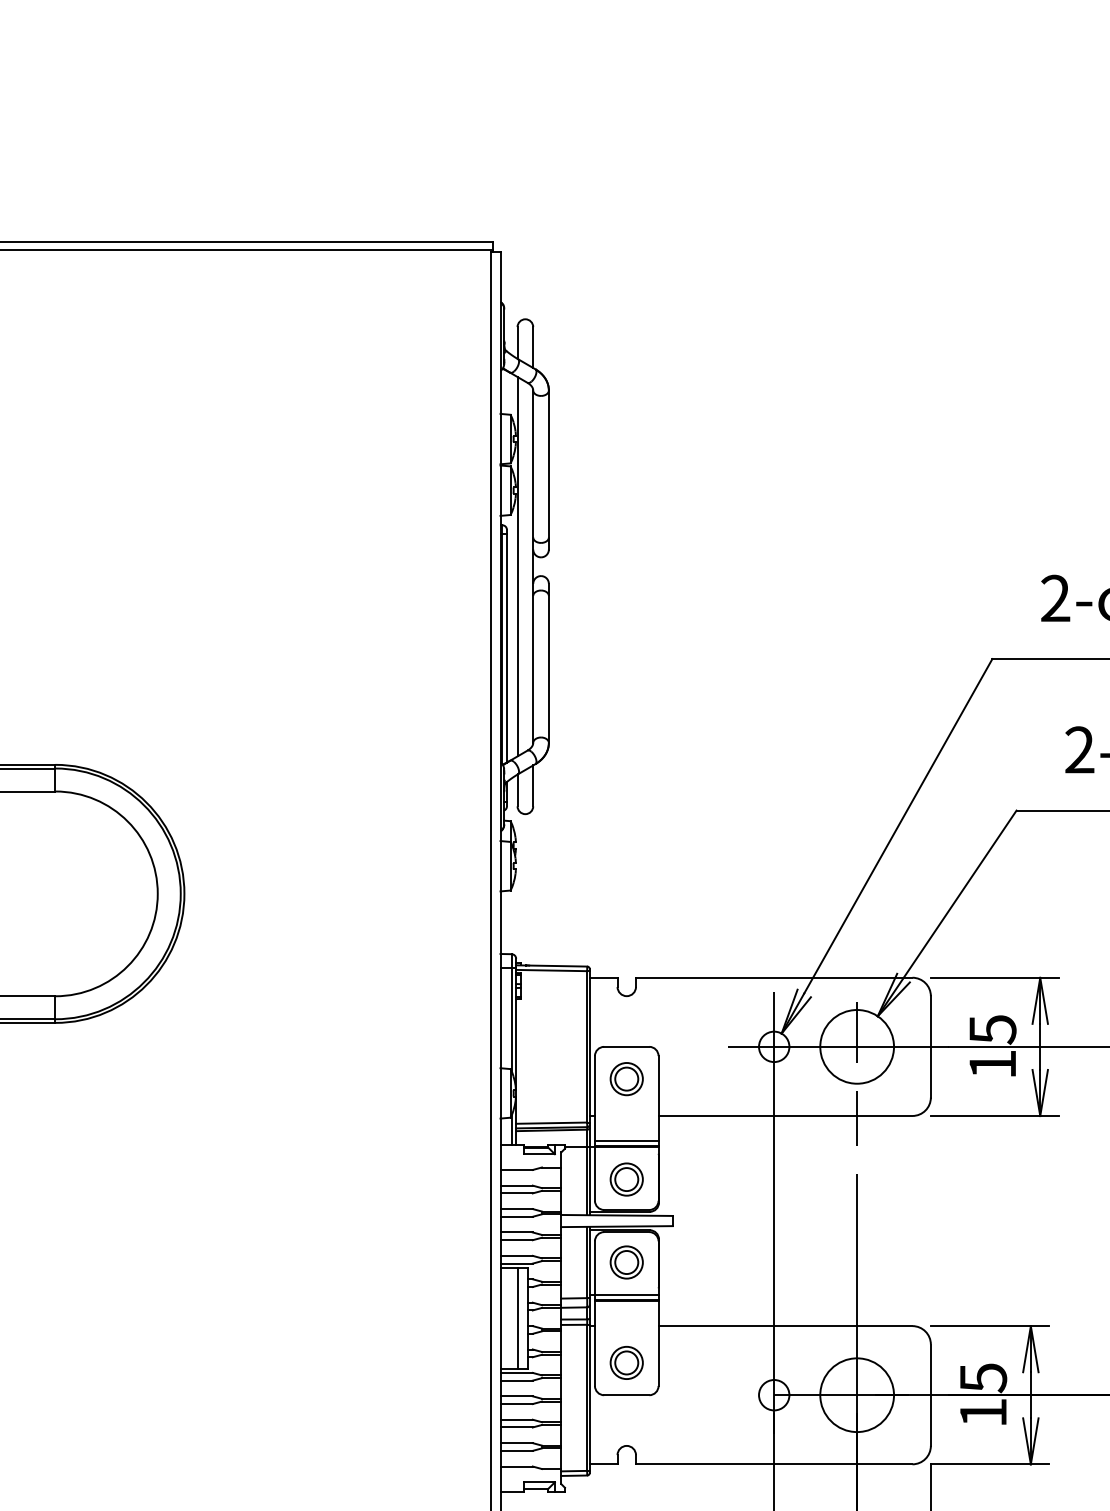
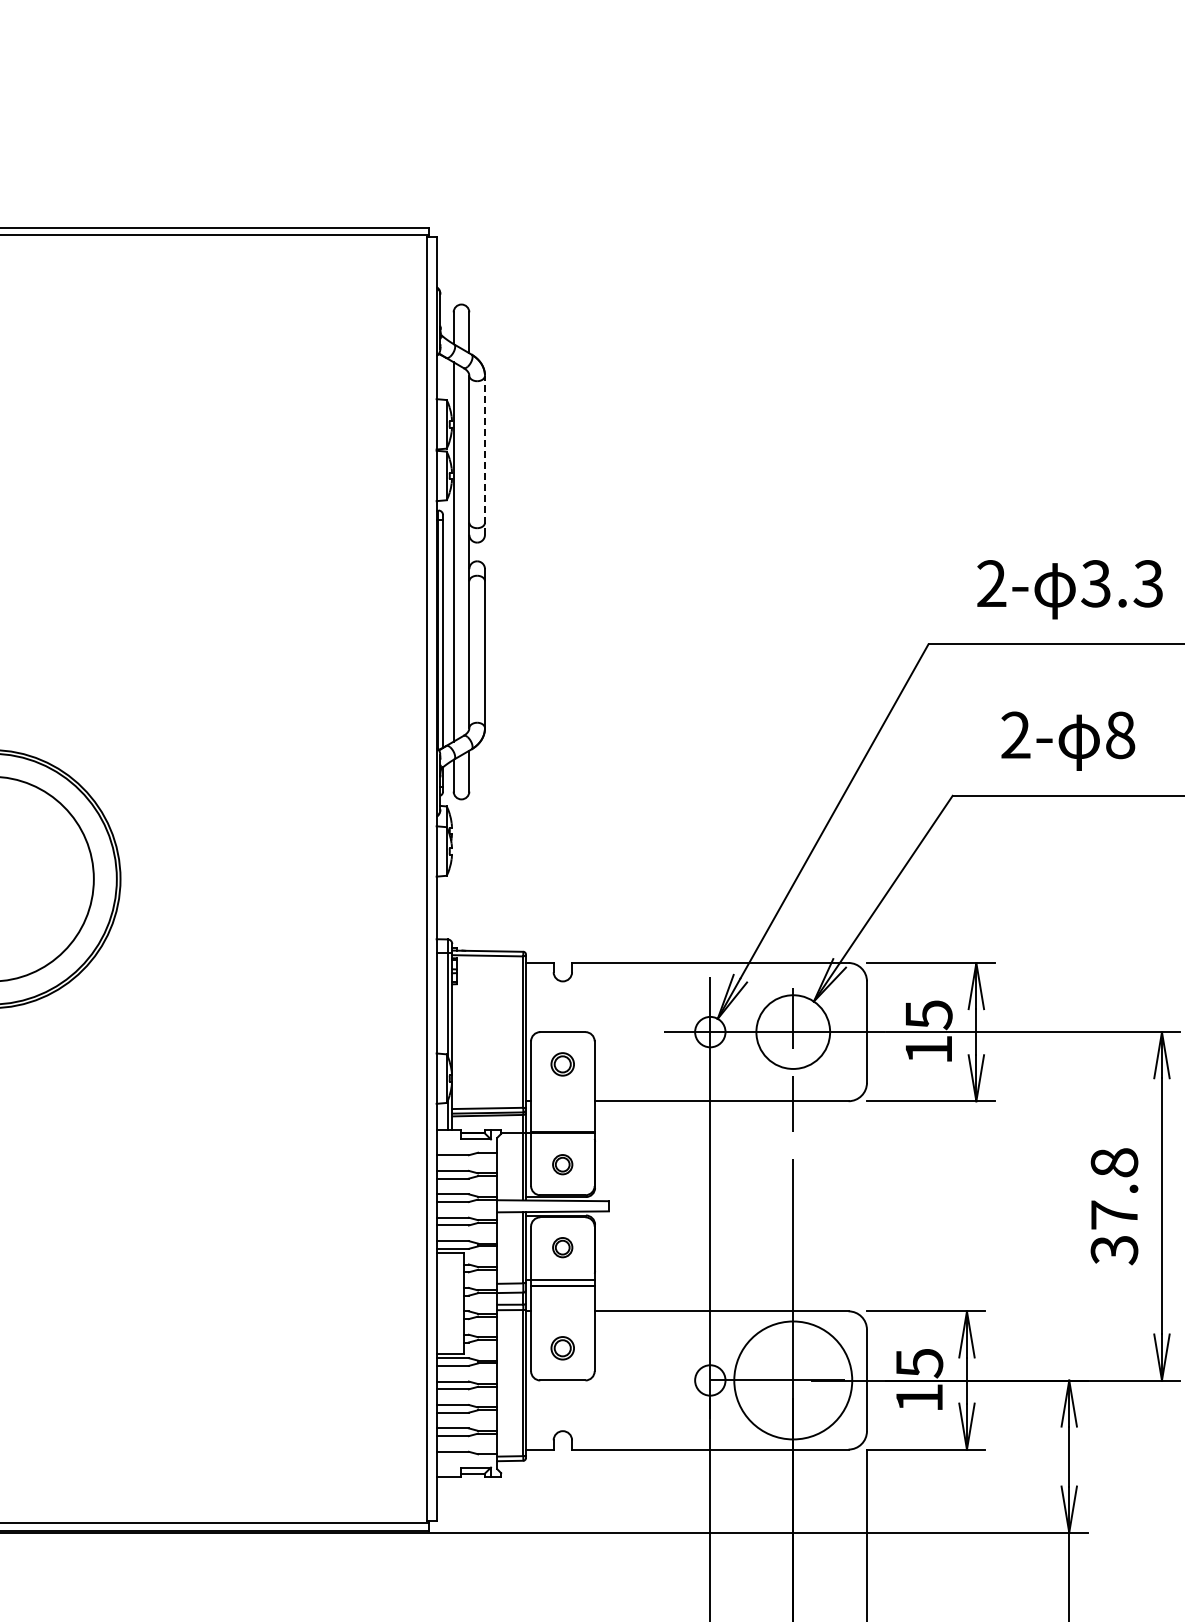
line: (549, 470) -> (485, 455), solid -> dashed
part: (626, 1079) -> (562, 1064), size x0.7
line: (626, 1141) -> (562, 1126), removed
part: (626, 1179) -> (562, 1164), size x0.6
part: (626, 1262) -> (562, 1247), size x0.6
line: (518, 1318) -> (454, 1303), removed
part: (626, 1363) -> (562, 1348), size x0.7
circle: (857, 1395) -> (793, 1380), size x1.6

